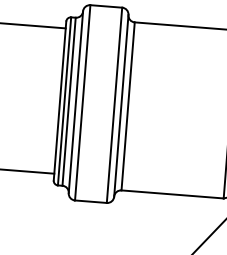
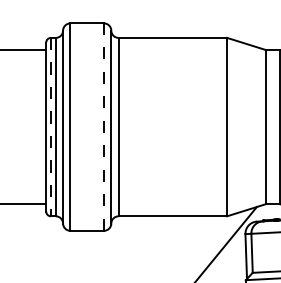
line: (64, 101) -> (51, 127), solid -> dashed
line: (114, 105) -> (104, 127), solid -> dashed

